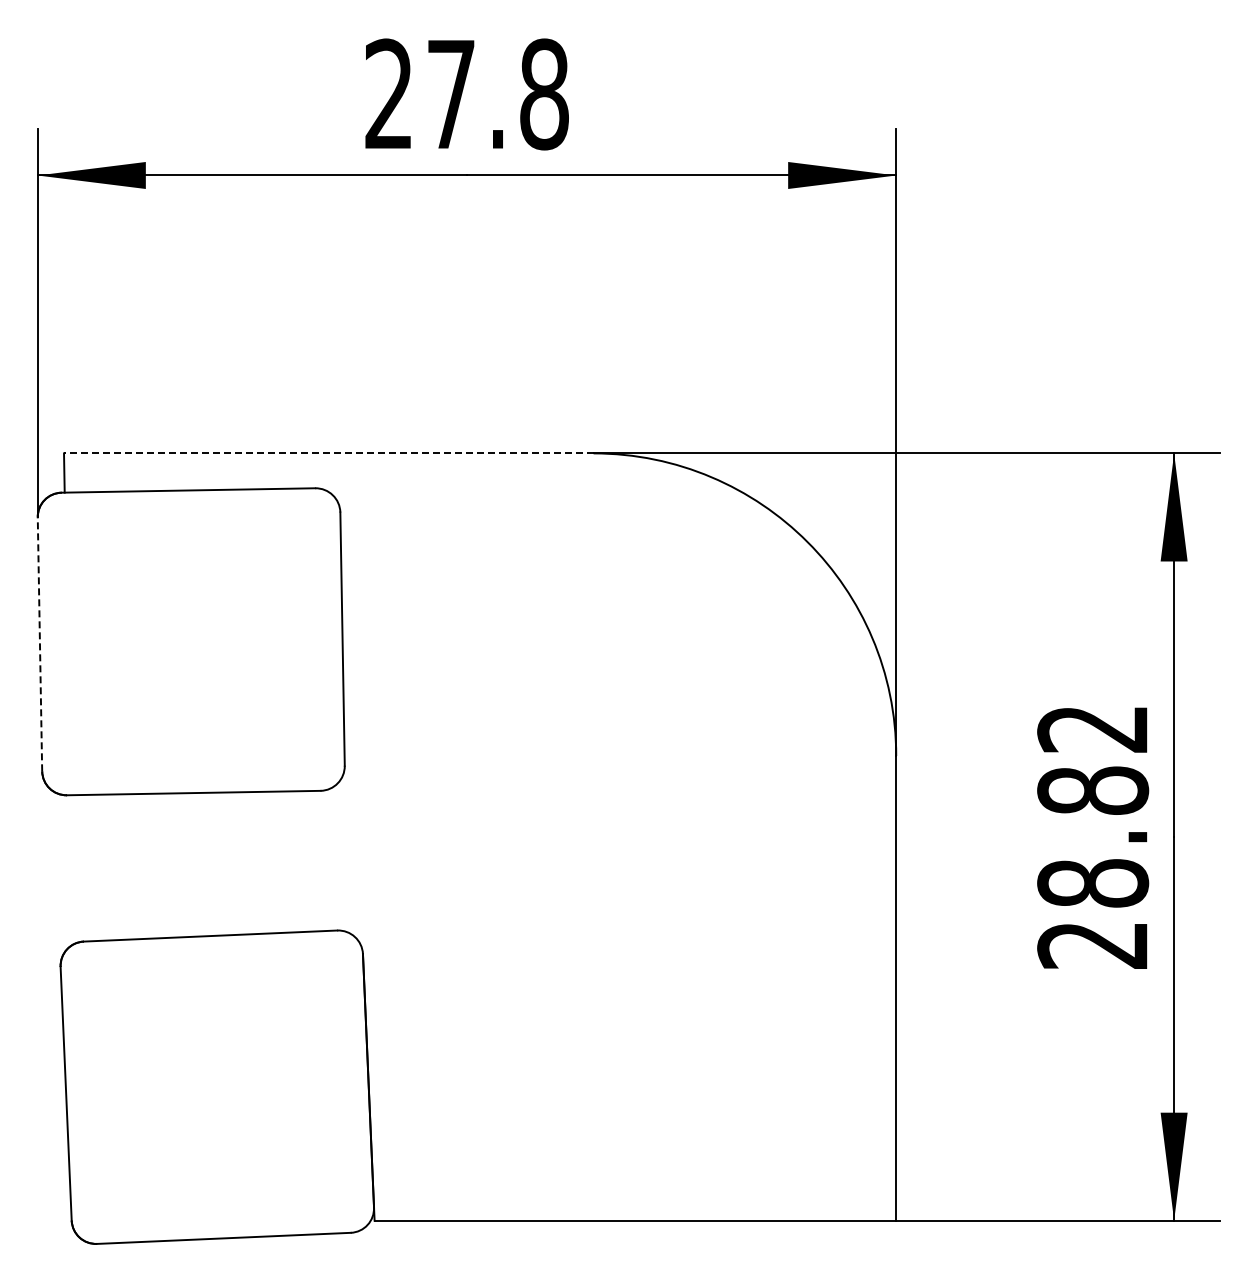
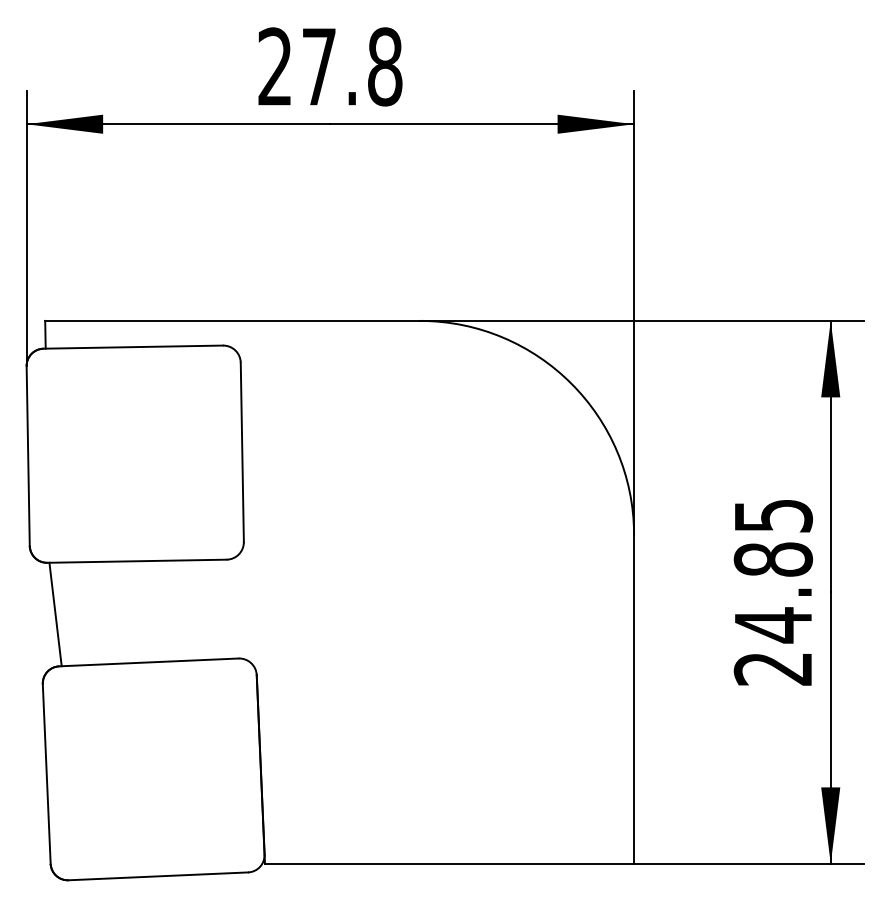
line: (328, 453) -> (232, 320), dashed -> solid
line: (39, 644) -> (27, 456), dashed -> solid
text: (1093, 807) -> (773, 571), 28.82 -> 24.85
line: (78, 868) -> (55, 614), added

